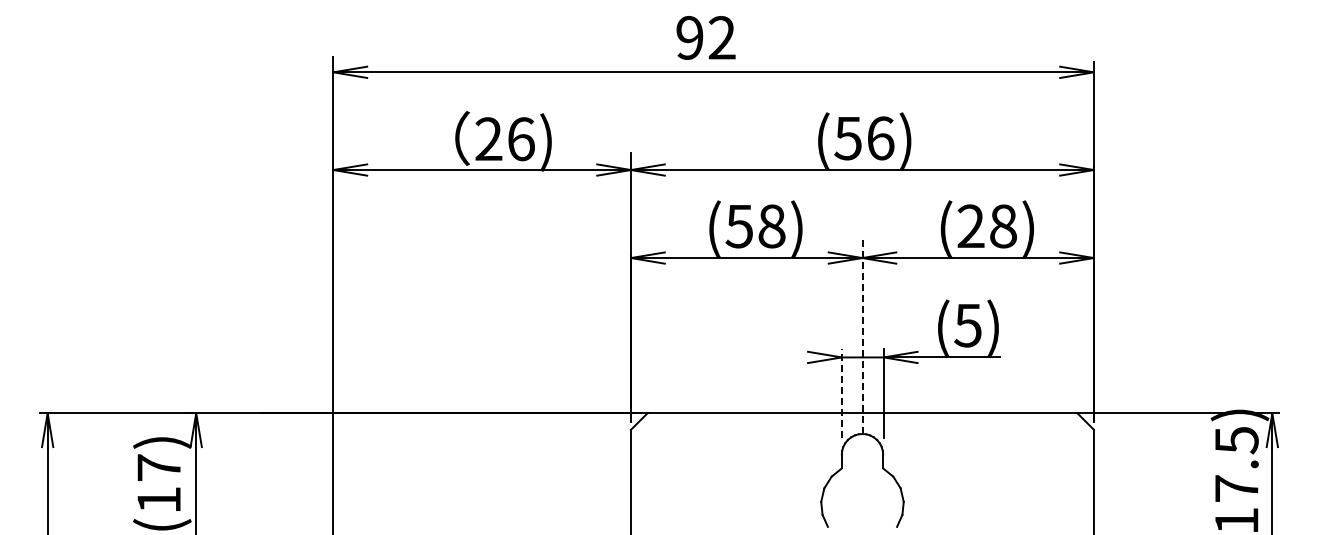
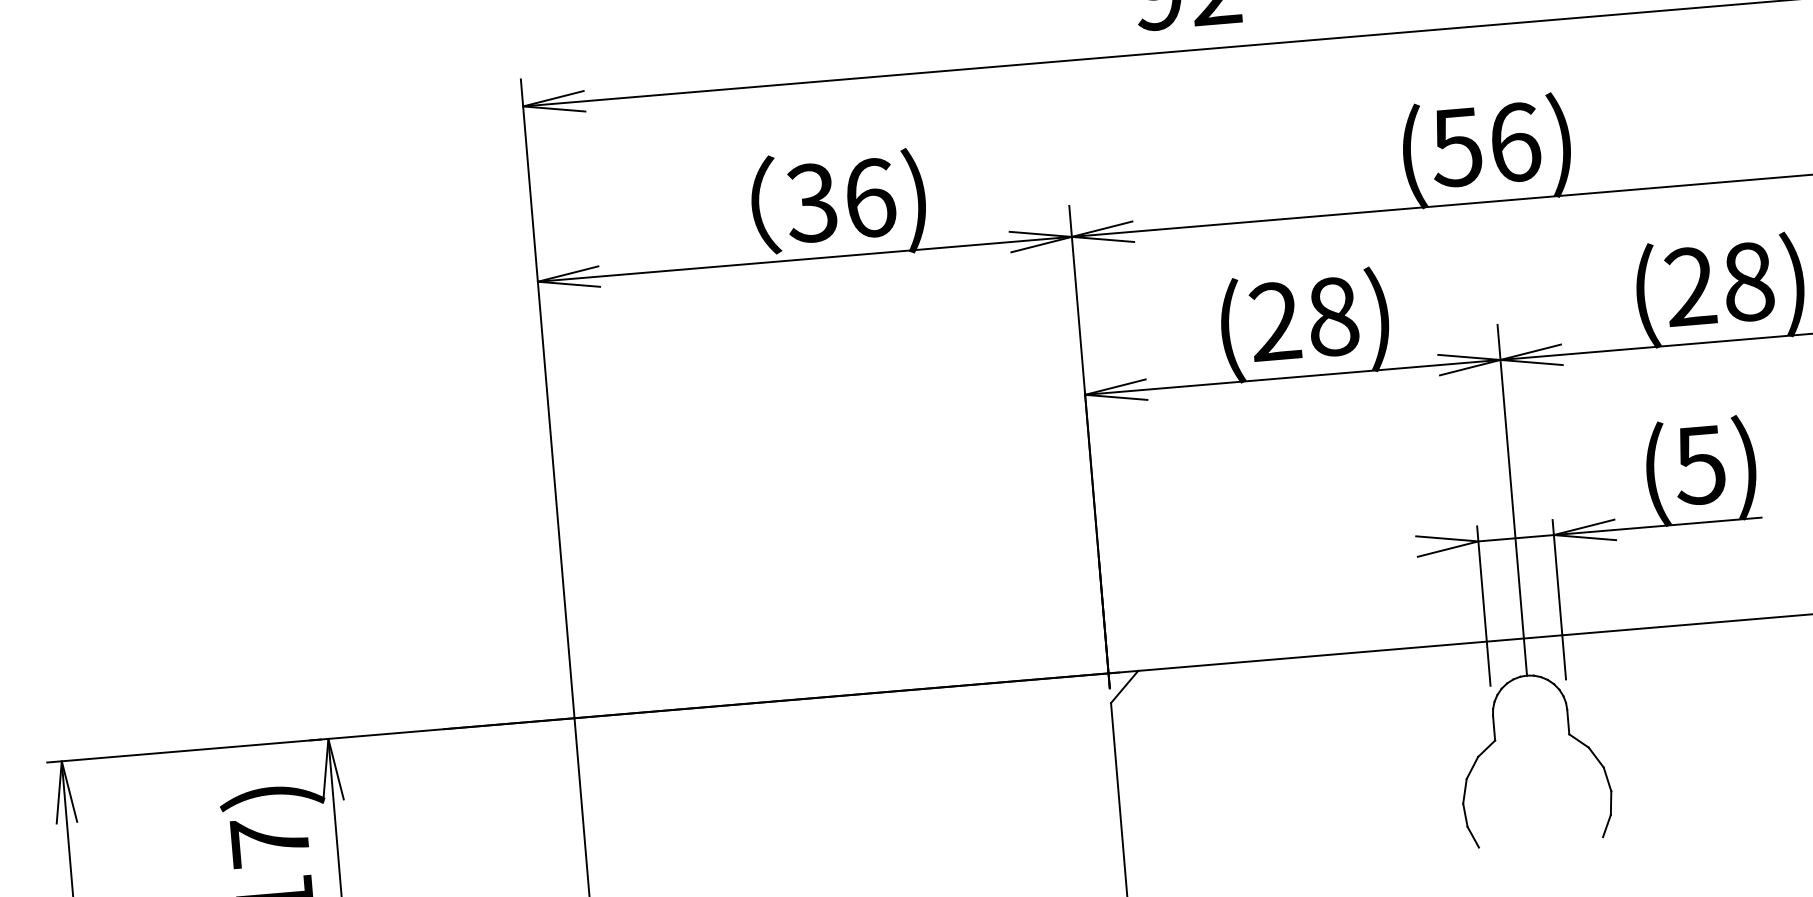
text: (488, 139) -> (811, 203), 26) -> 36)
text: (738, 226) -> (1273, 322), (58) -> (28)
line: (862, 336) -> (1512, 500), dashed -> solid
line: (841, 392) -> (1483, 604), dashed -> solid

